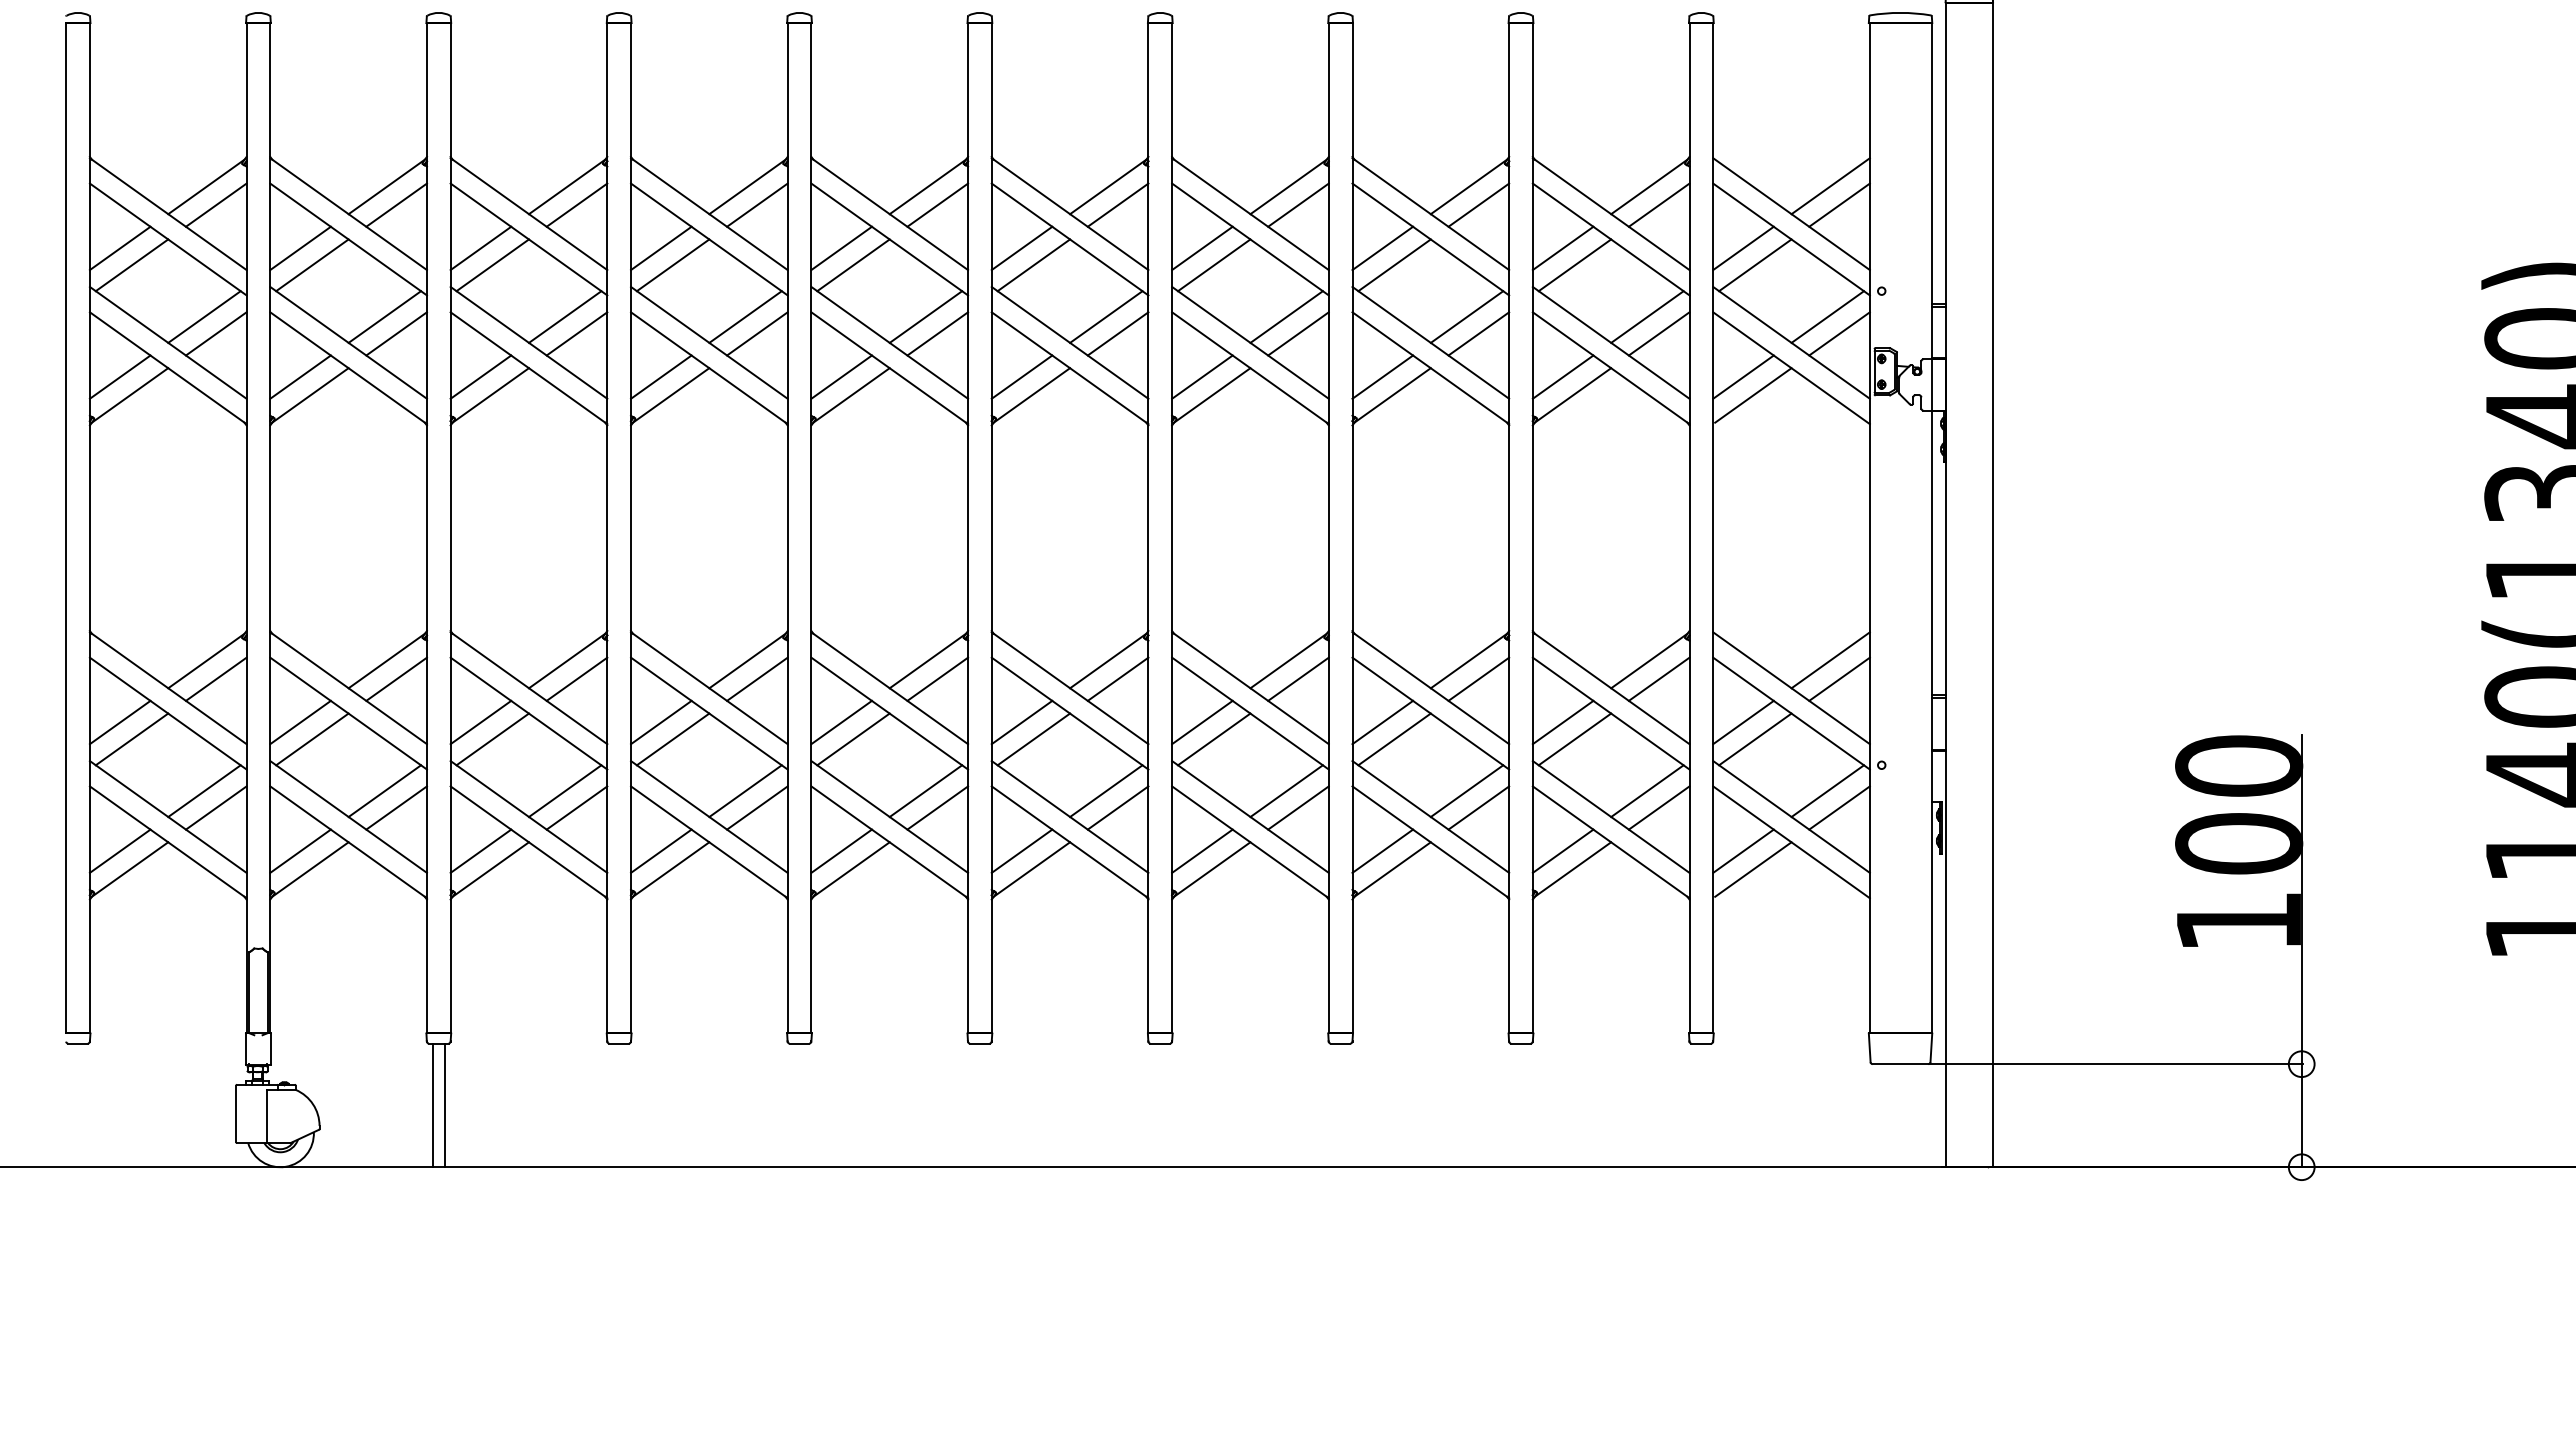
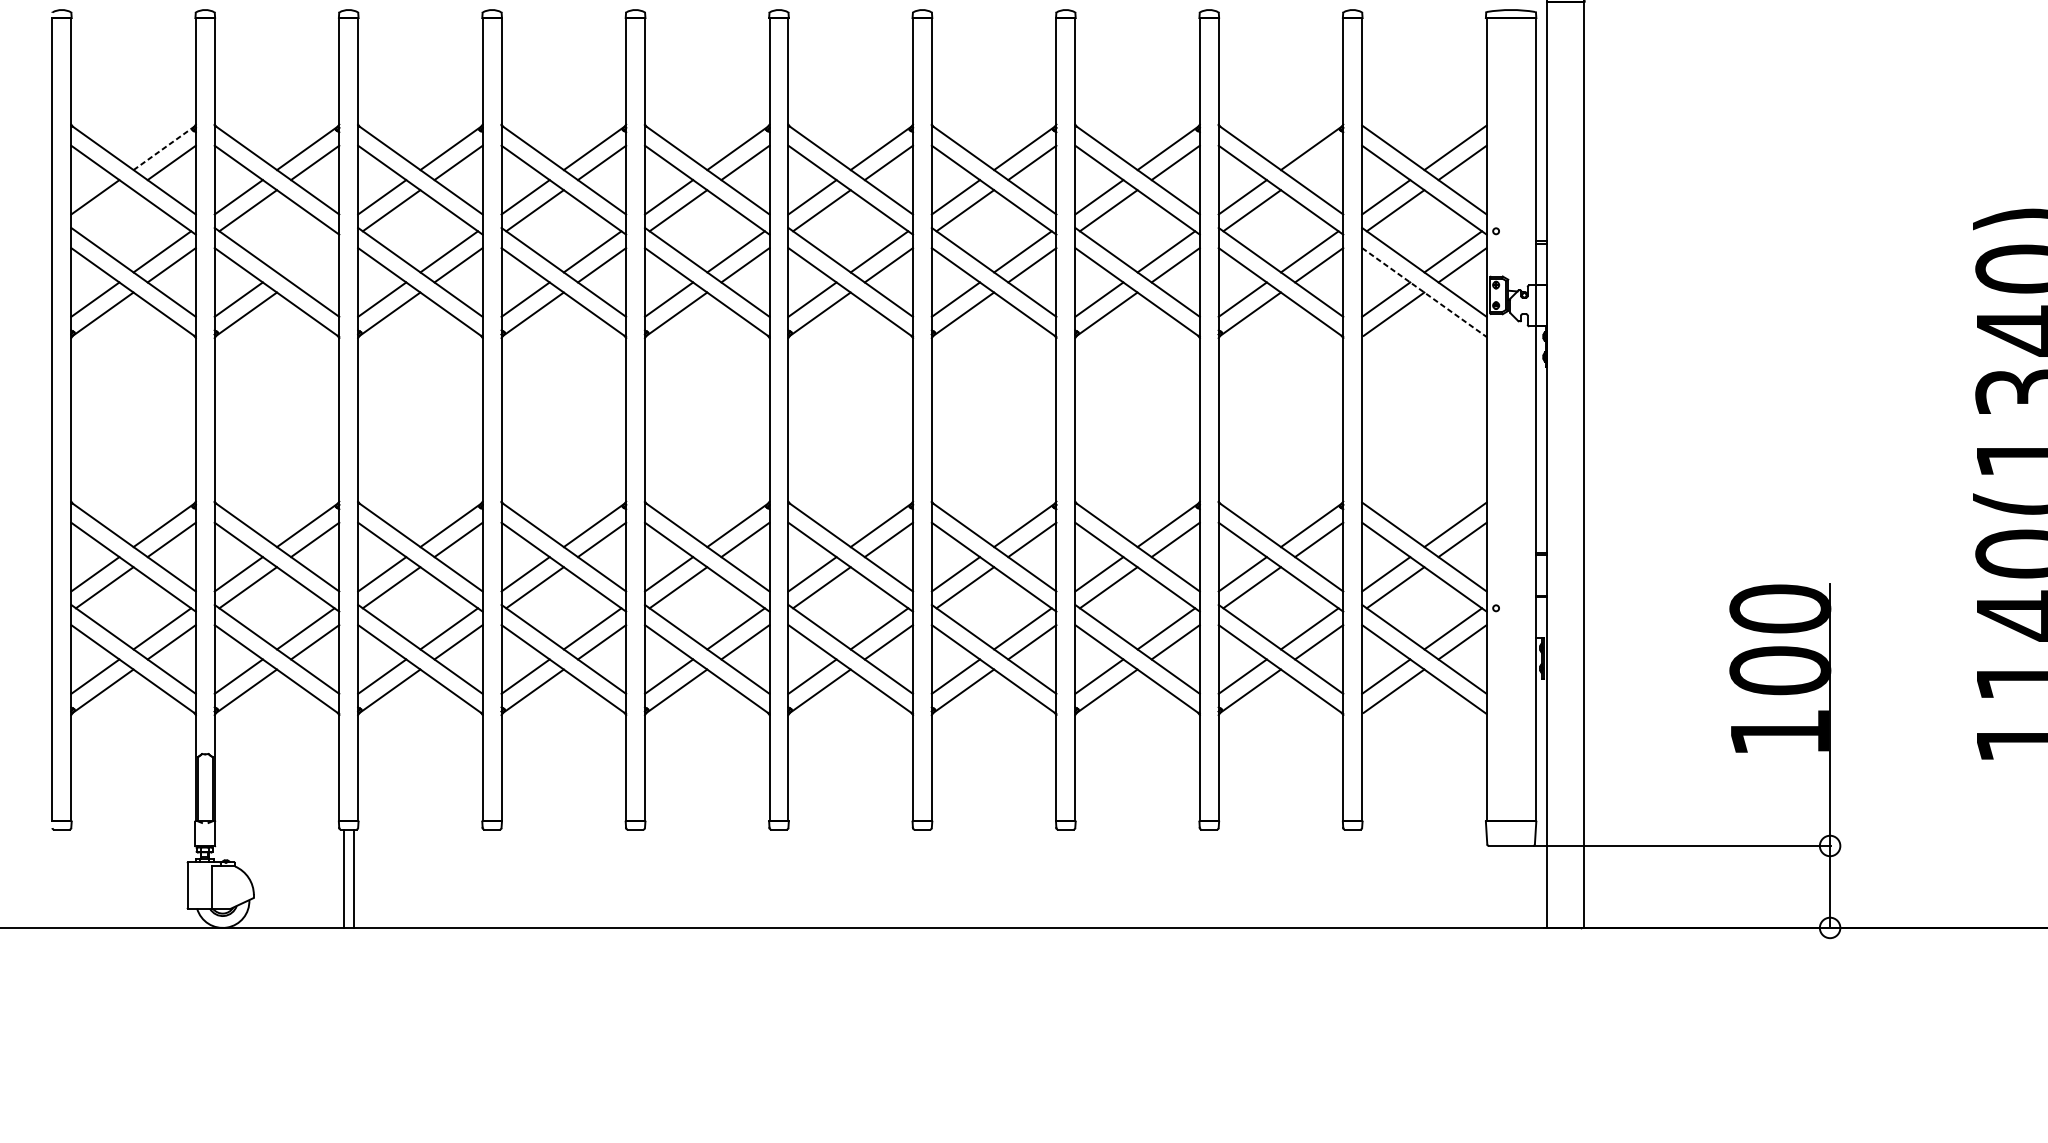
line: (206, 186) -> (163, 148), solid -> dashed
line: (1658, 204) -> (1318, 162), removed
line: (131, 265) -> (104, 210), removed
line: (384, 316) -> (305, 251), removed
line: (396, 333) -> (315, 264), removed
line: (1791, 368) -> (1424, 292), solid -> dashed

